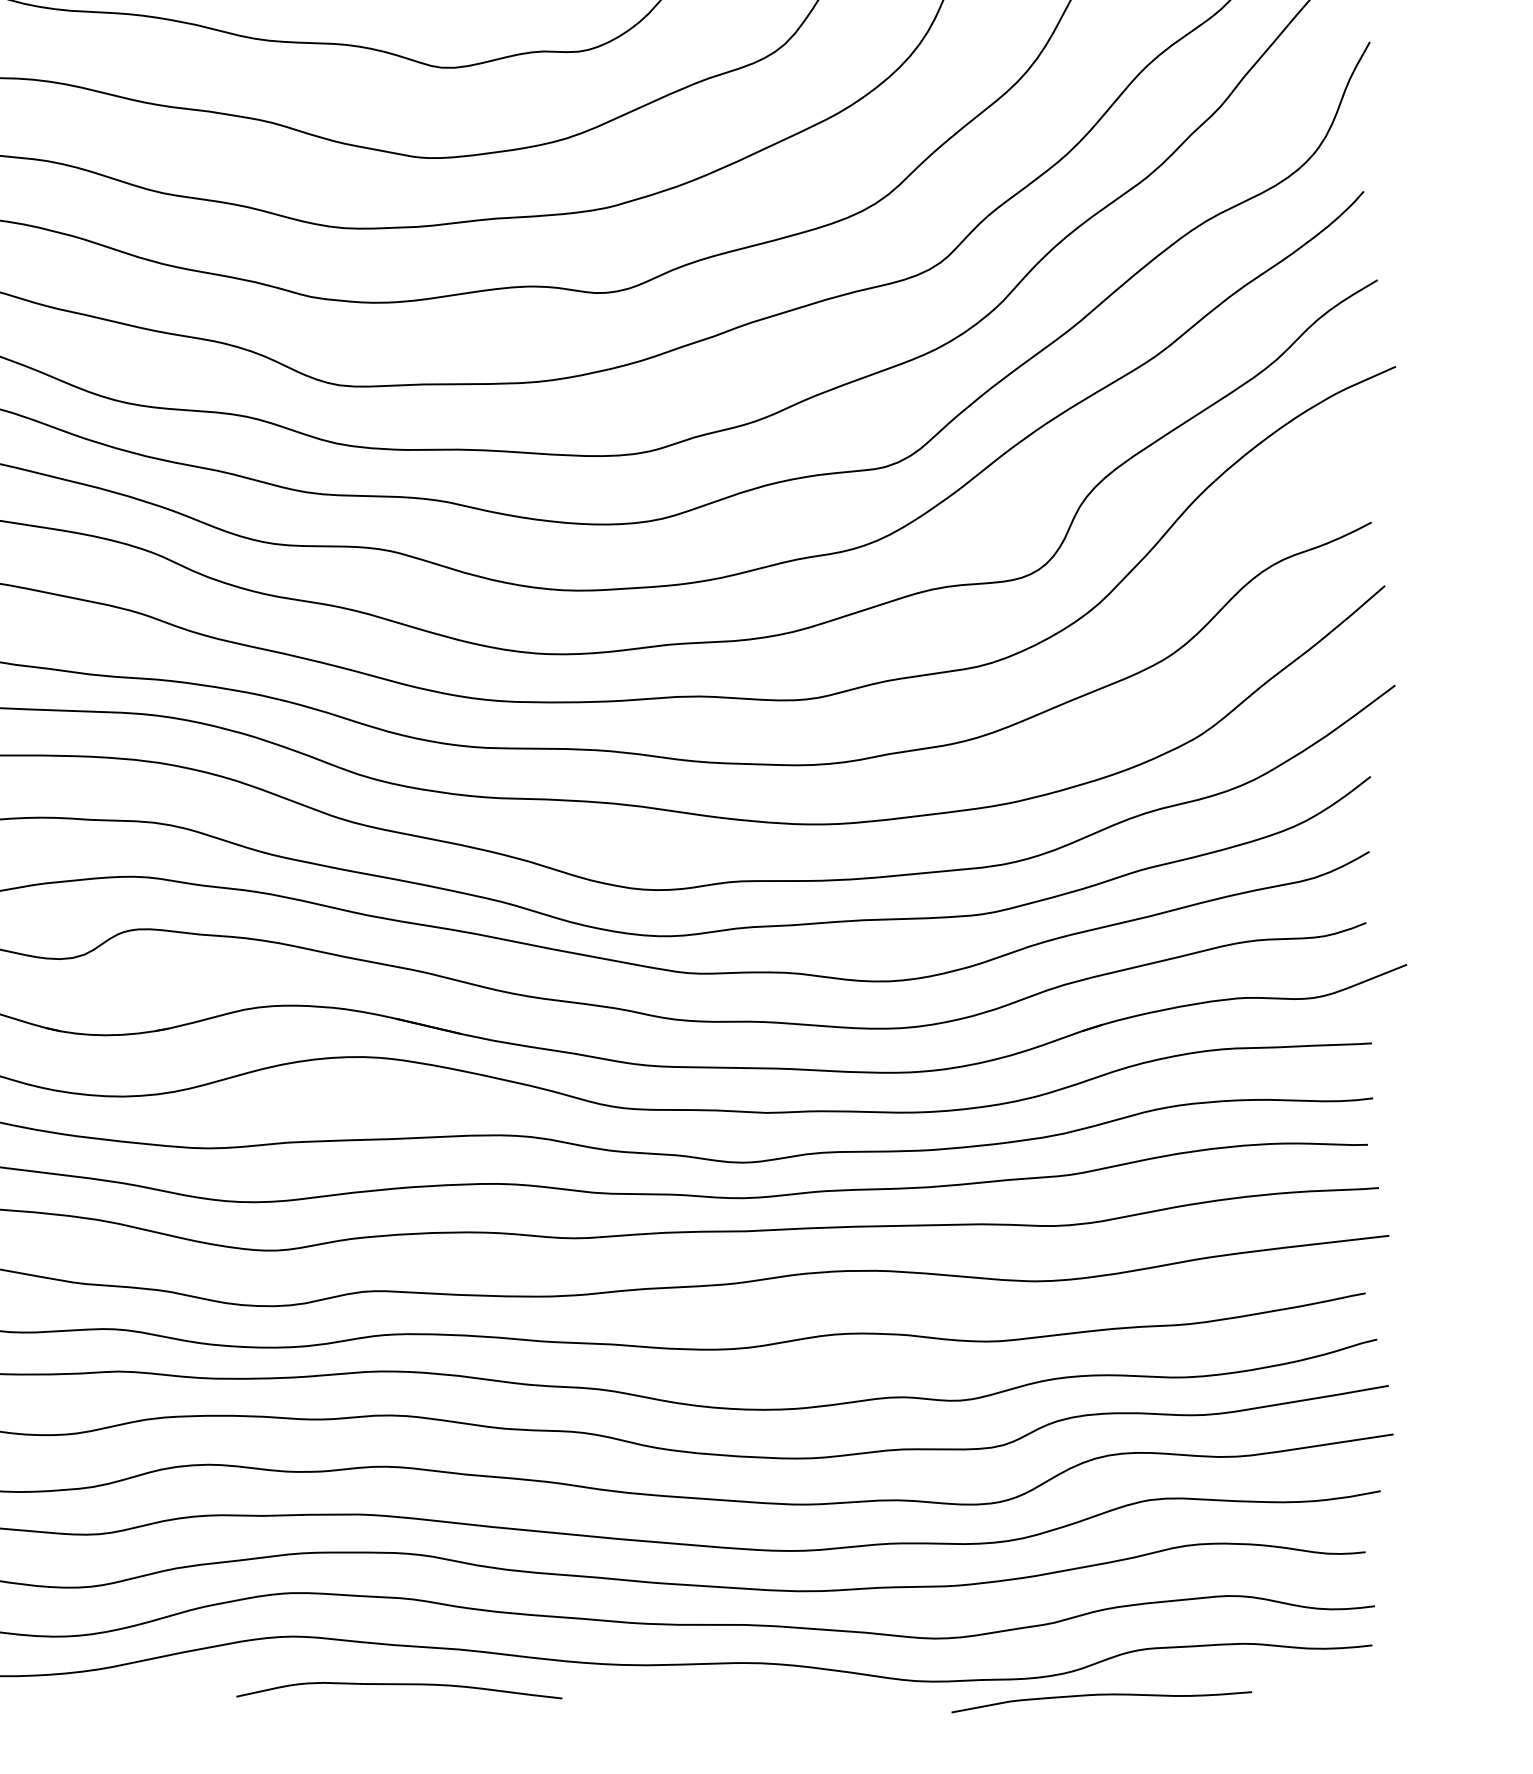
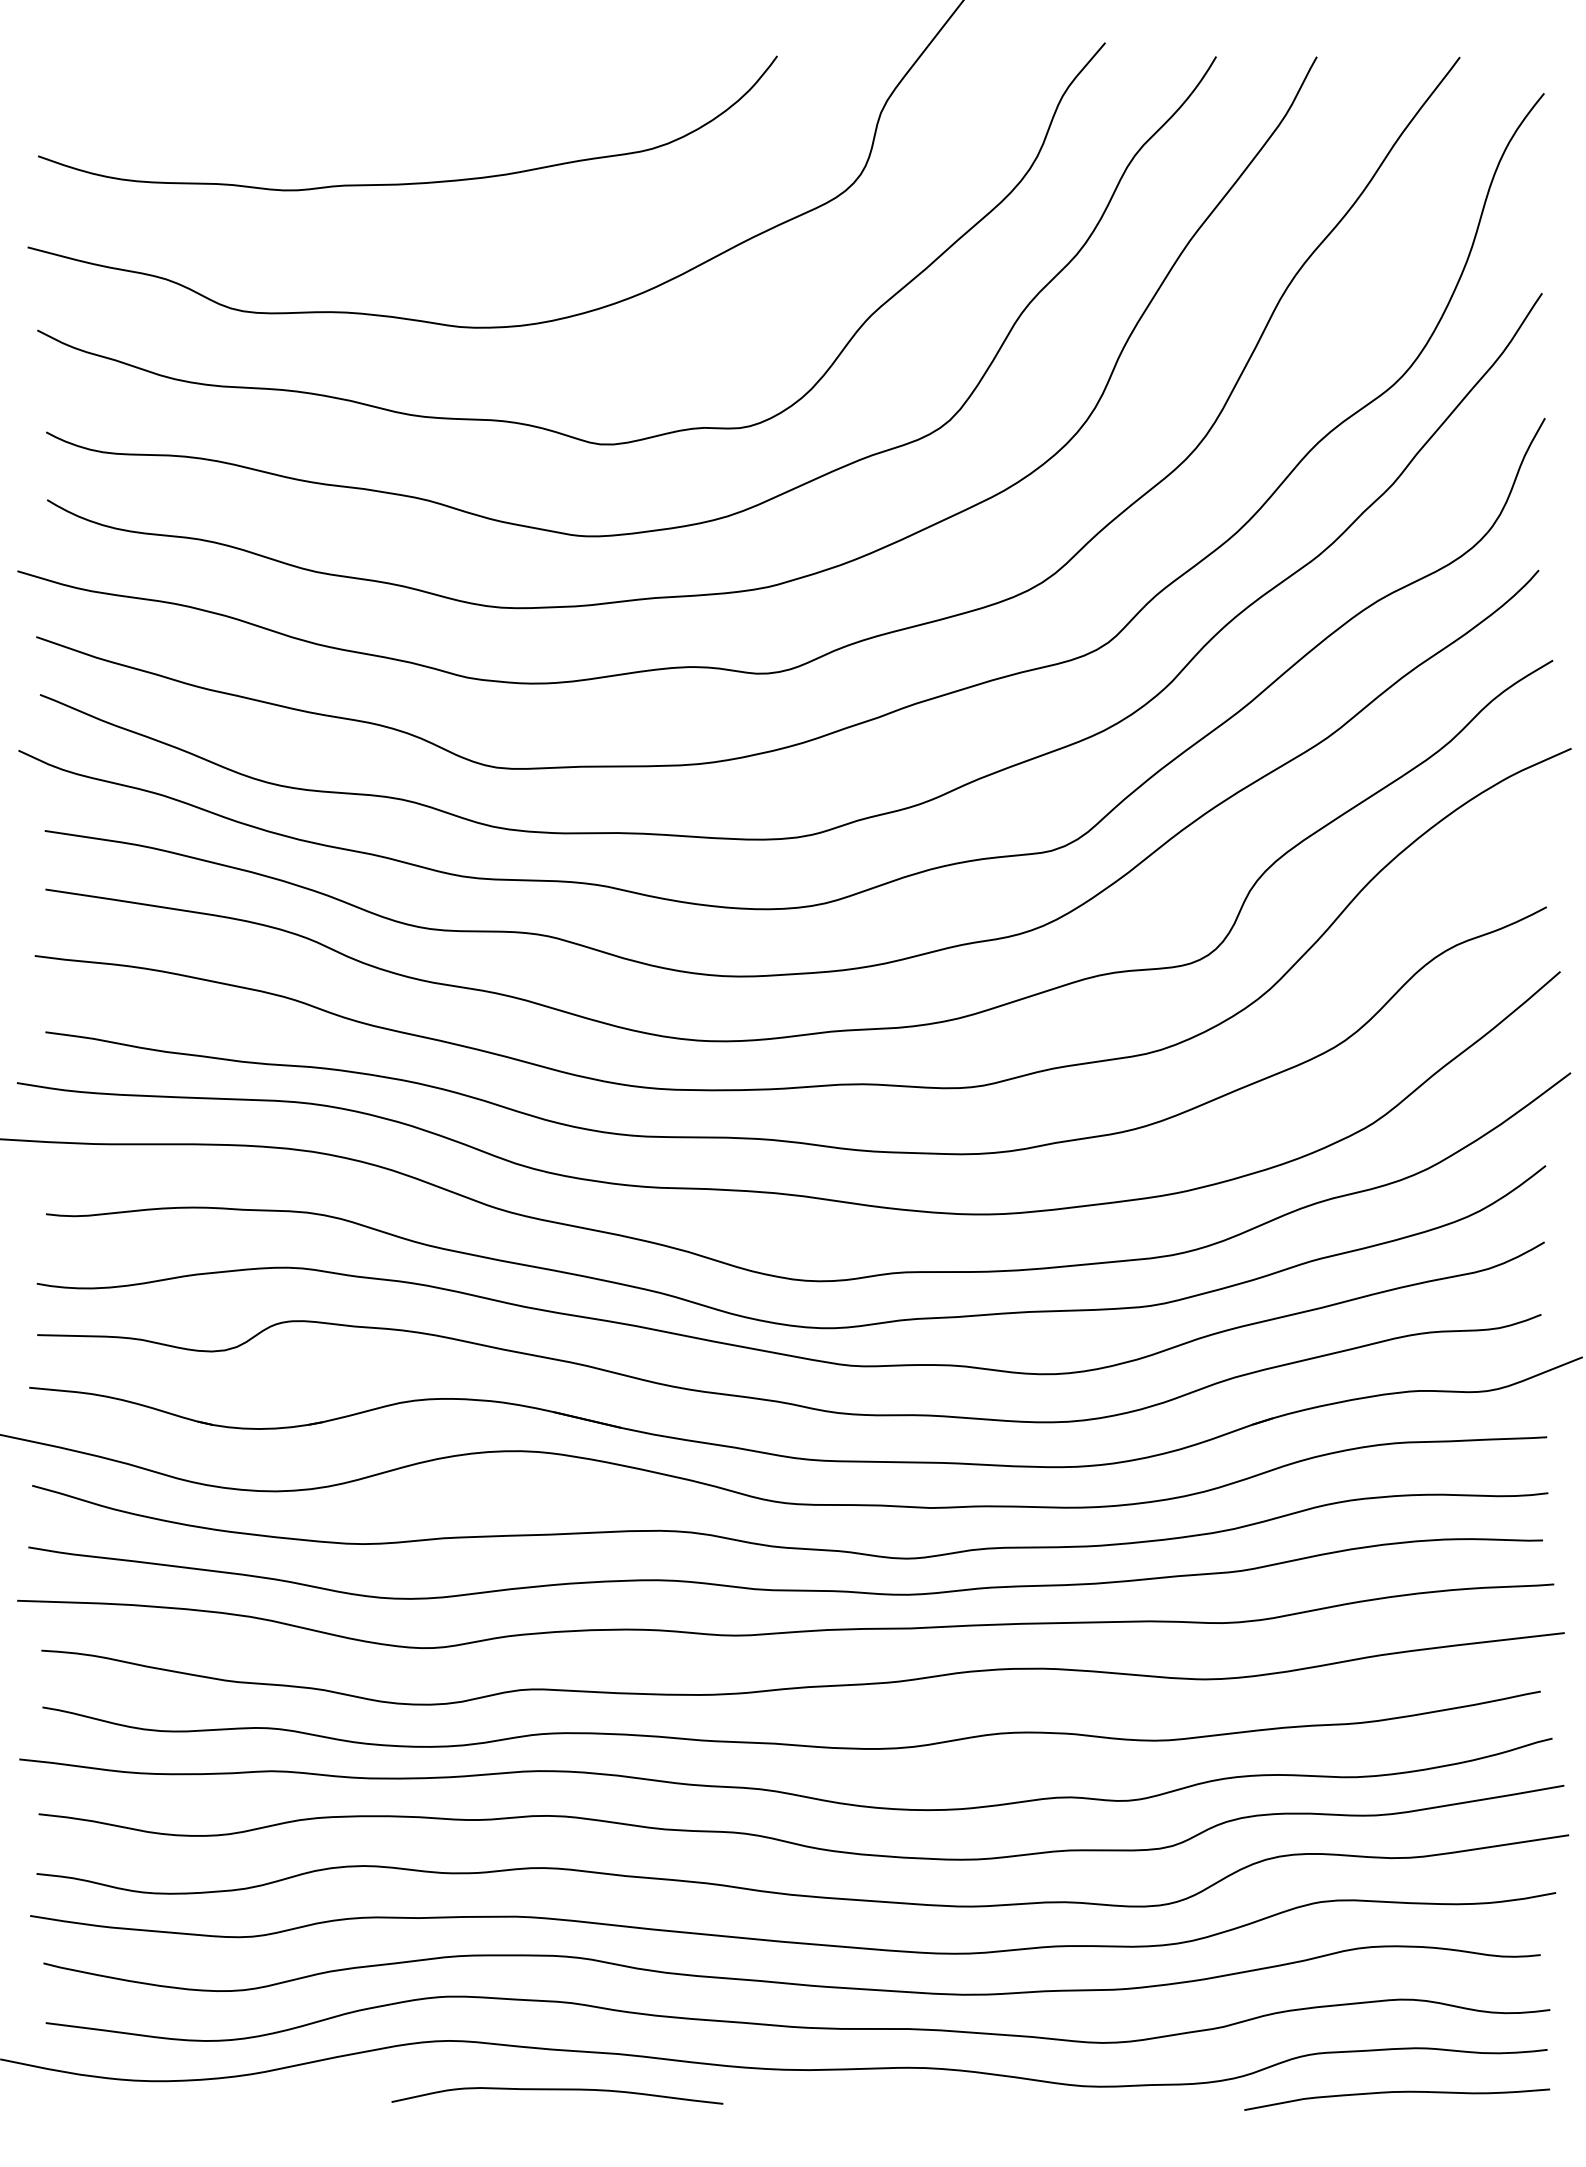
curve: (1102, 1695) -> (1397, 2092), moved

